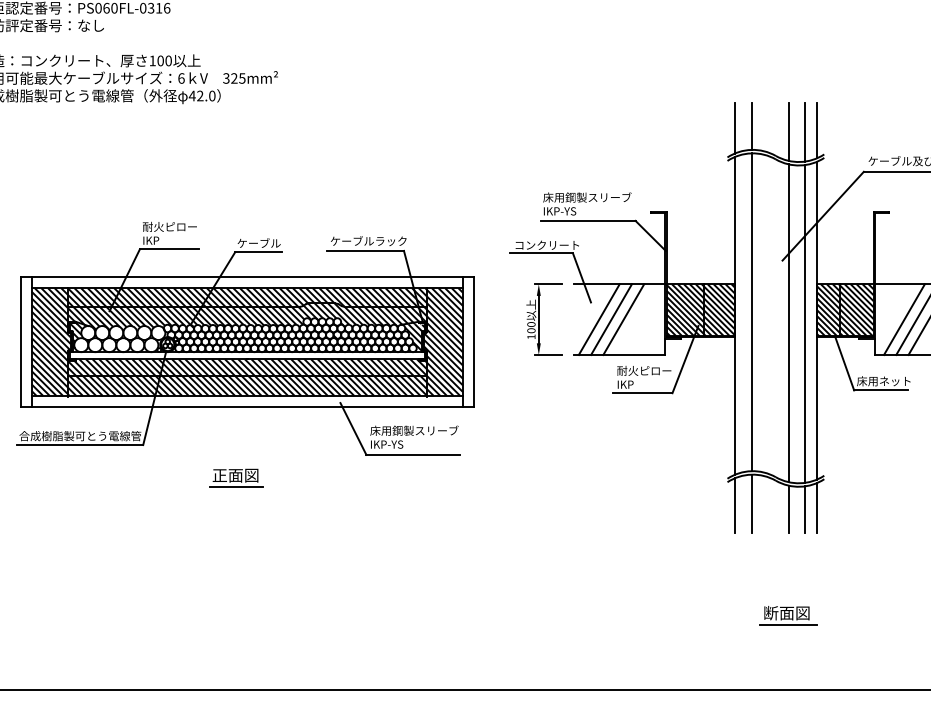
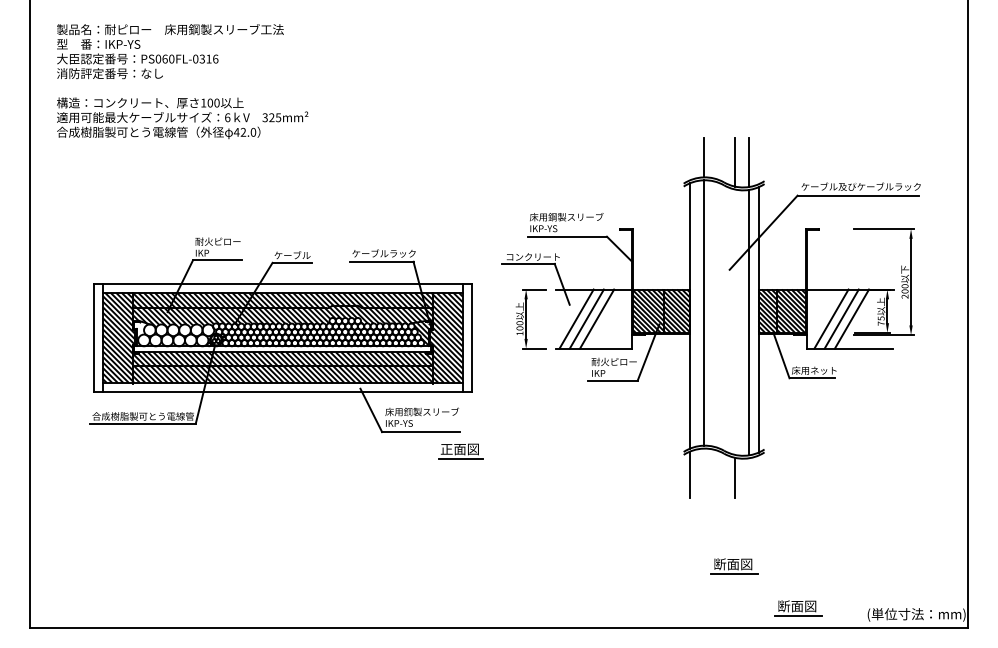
line: (734, 128) -> (689, 159), removed
line: (817, 130) -> (758, 161), removed
line: (788, 322) -> (734, 321), removed
hatch: (83, 336) -> (145, 333), removed
part: (236, 478) -> (460, 451), moved
line: (751, 503) -> (703, 472), removed
line: (817, 508) -> (758, 476), removed
line: (805, 509) -> (748, 477), removed
part: (864, 666) -> (798, 608), added

